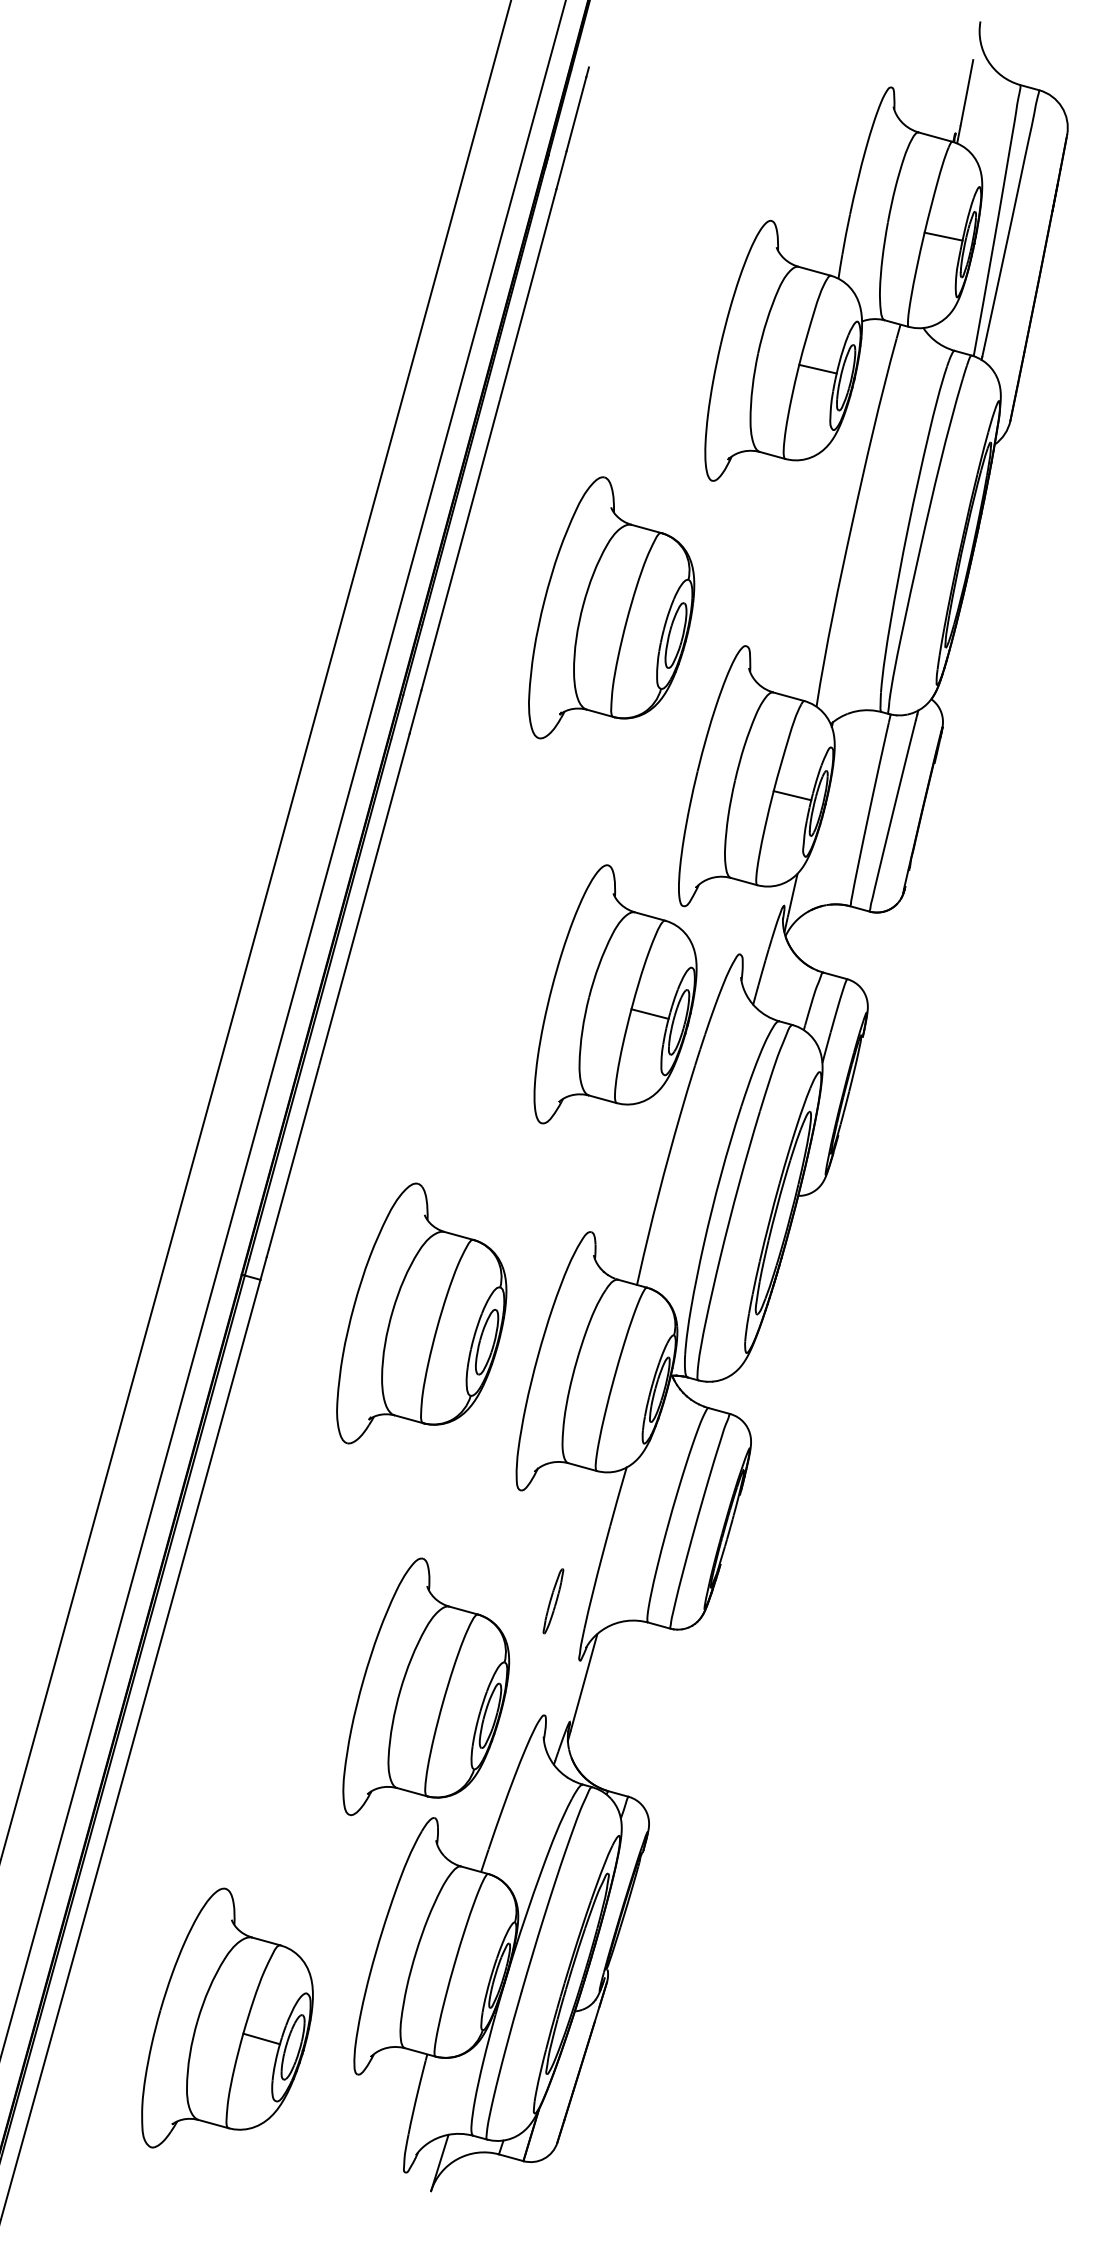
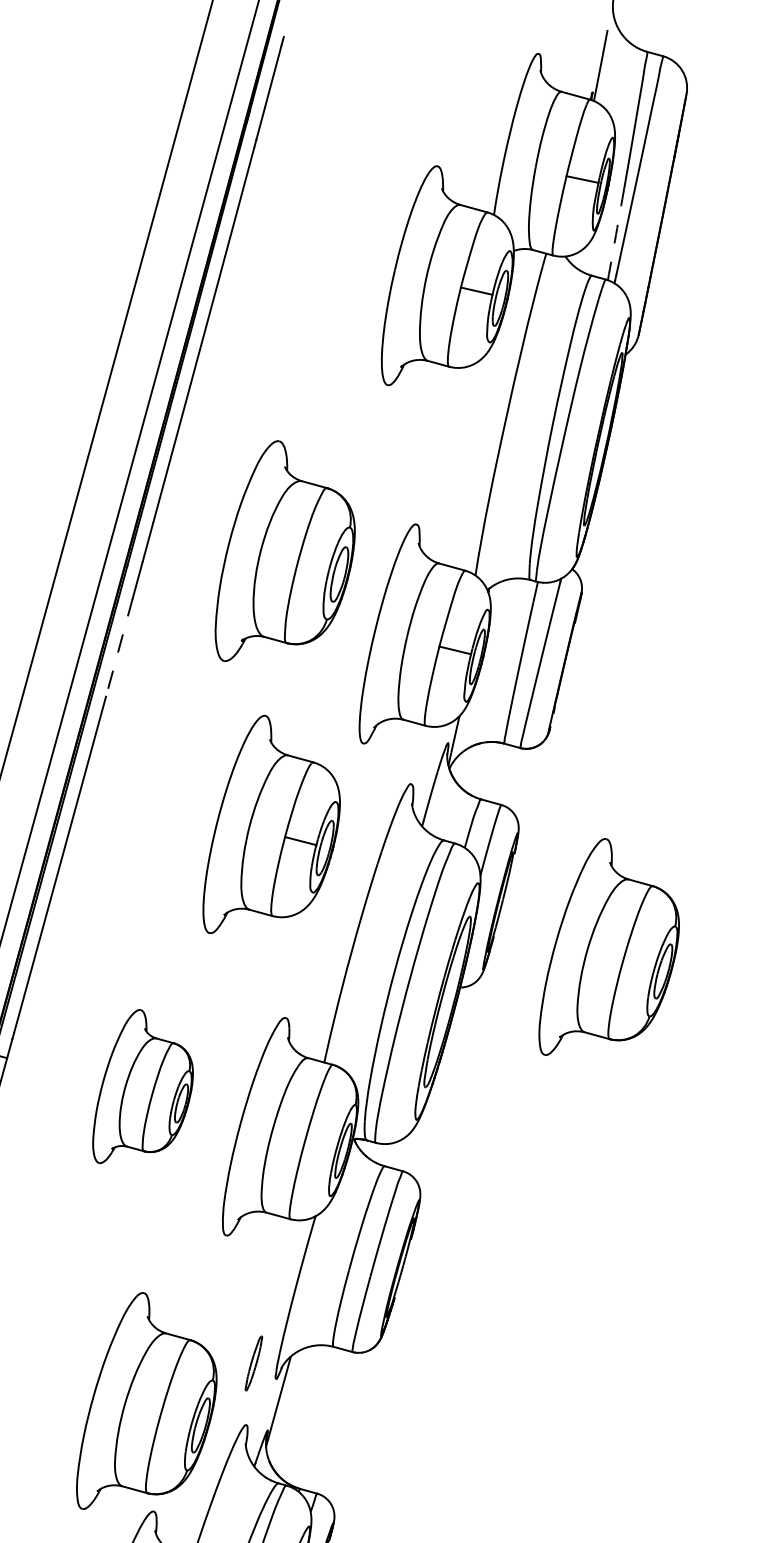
arc: (983, 301) -> (616, 234), solid -> dashed
part: (611, 607) -> (285, 550), moved
line: (393, 792) -> (119, 647), solid -> dashed
part: (615, 994) -> (271, 824), moved
part: (975, 1147) -> (609, 946), added
part: (421, 1313) -> (142, 1086), size x0.7
part: (553, 1601) -> (253, 1363), moved

